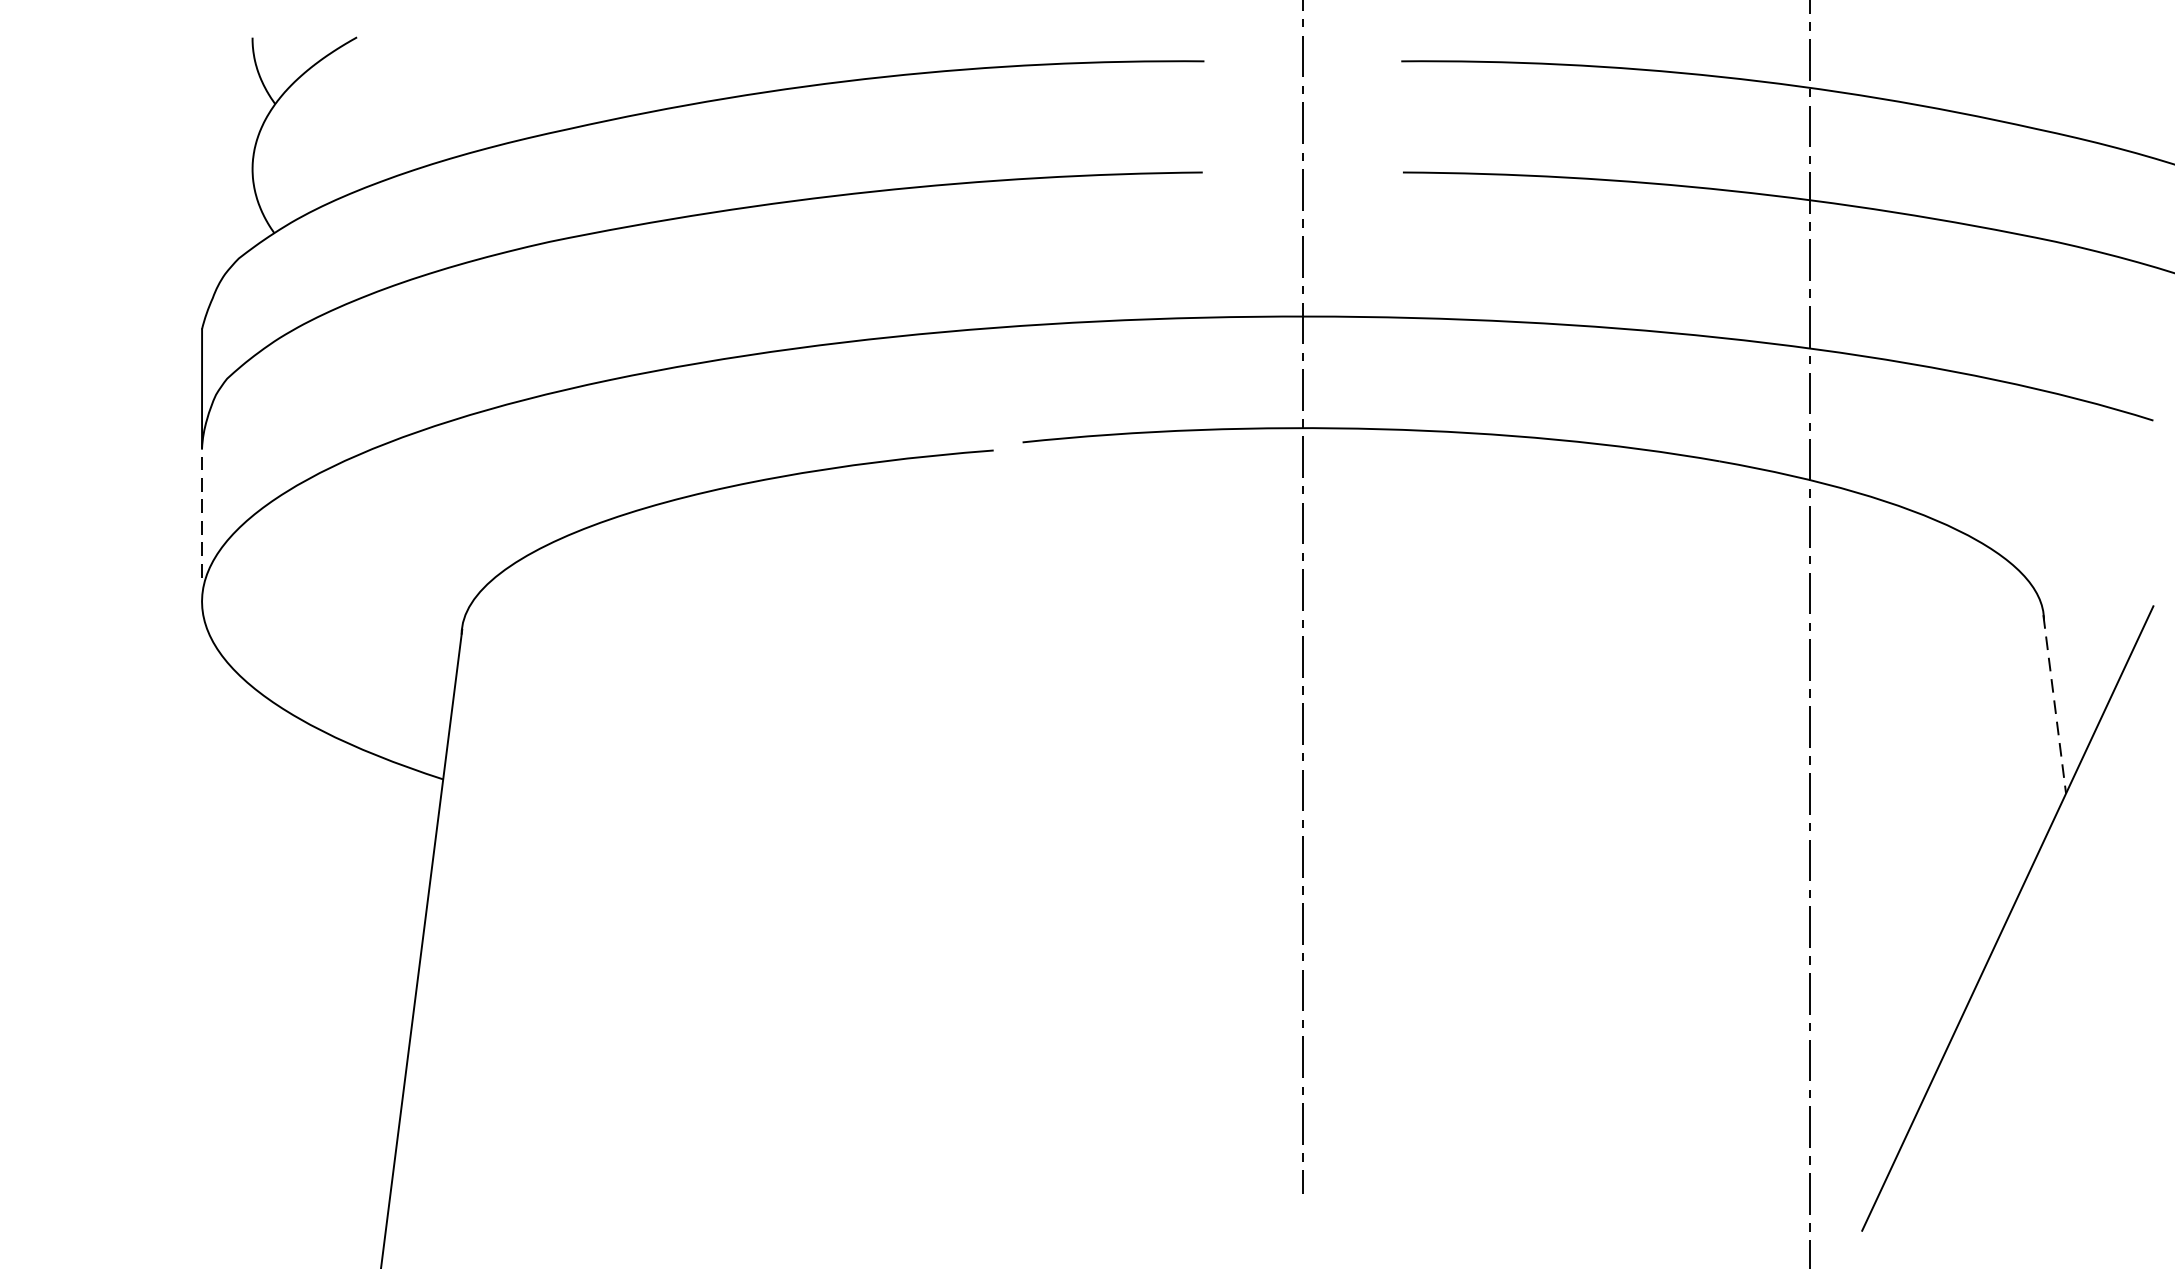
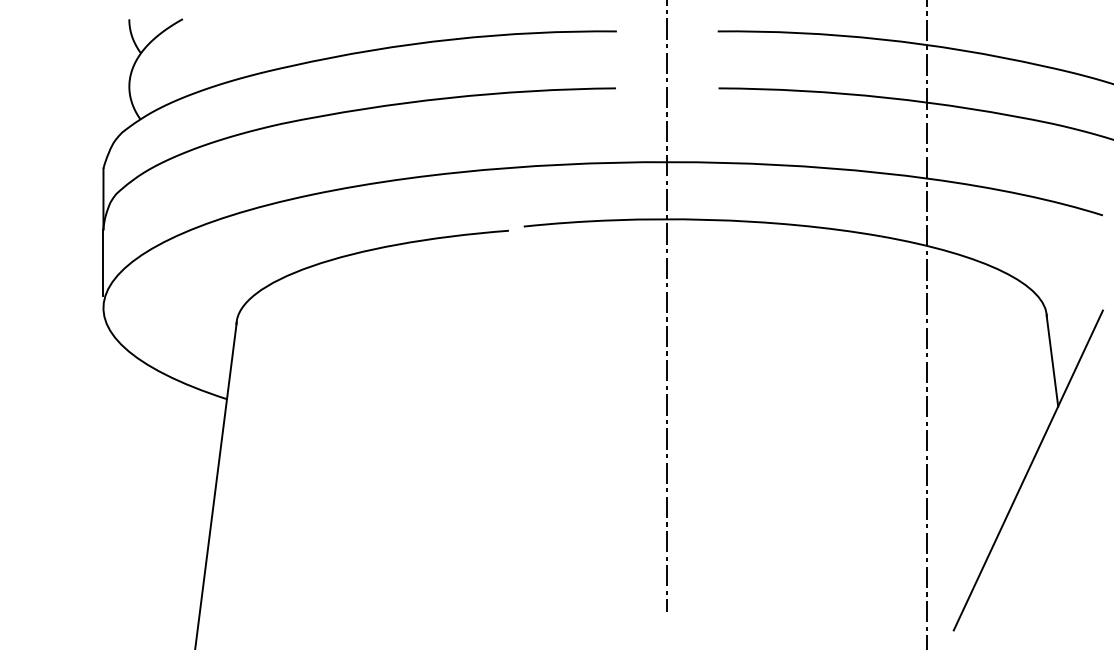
line: (202, 512) -> (103, 262), dashed -> solid
line: (2054, 705) -> (1052, 361), dashed -> solid

